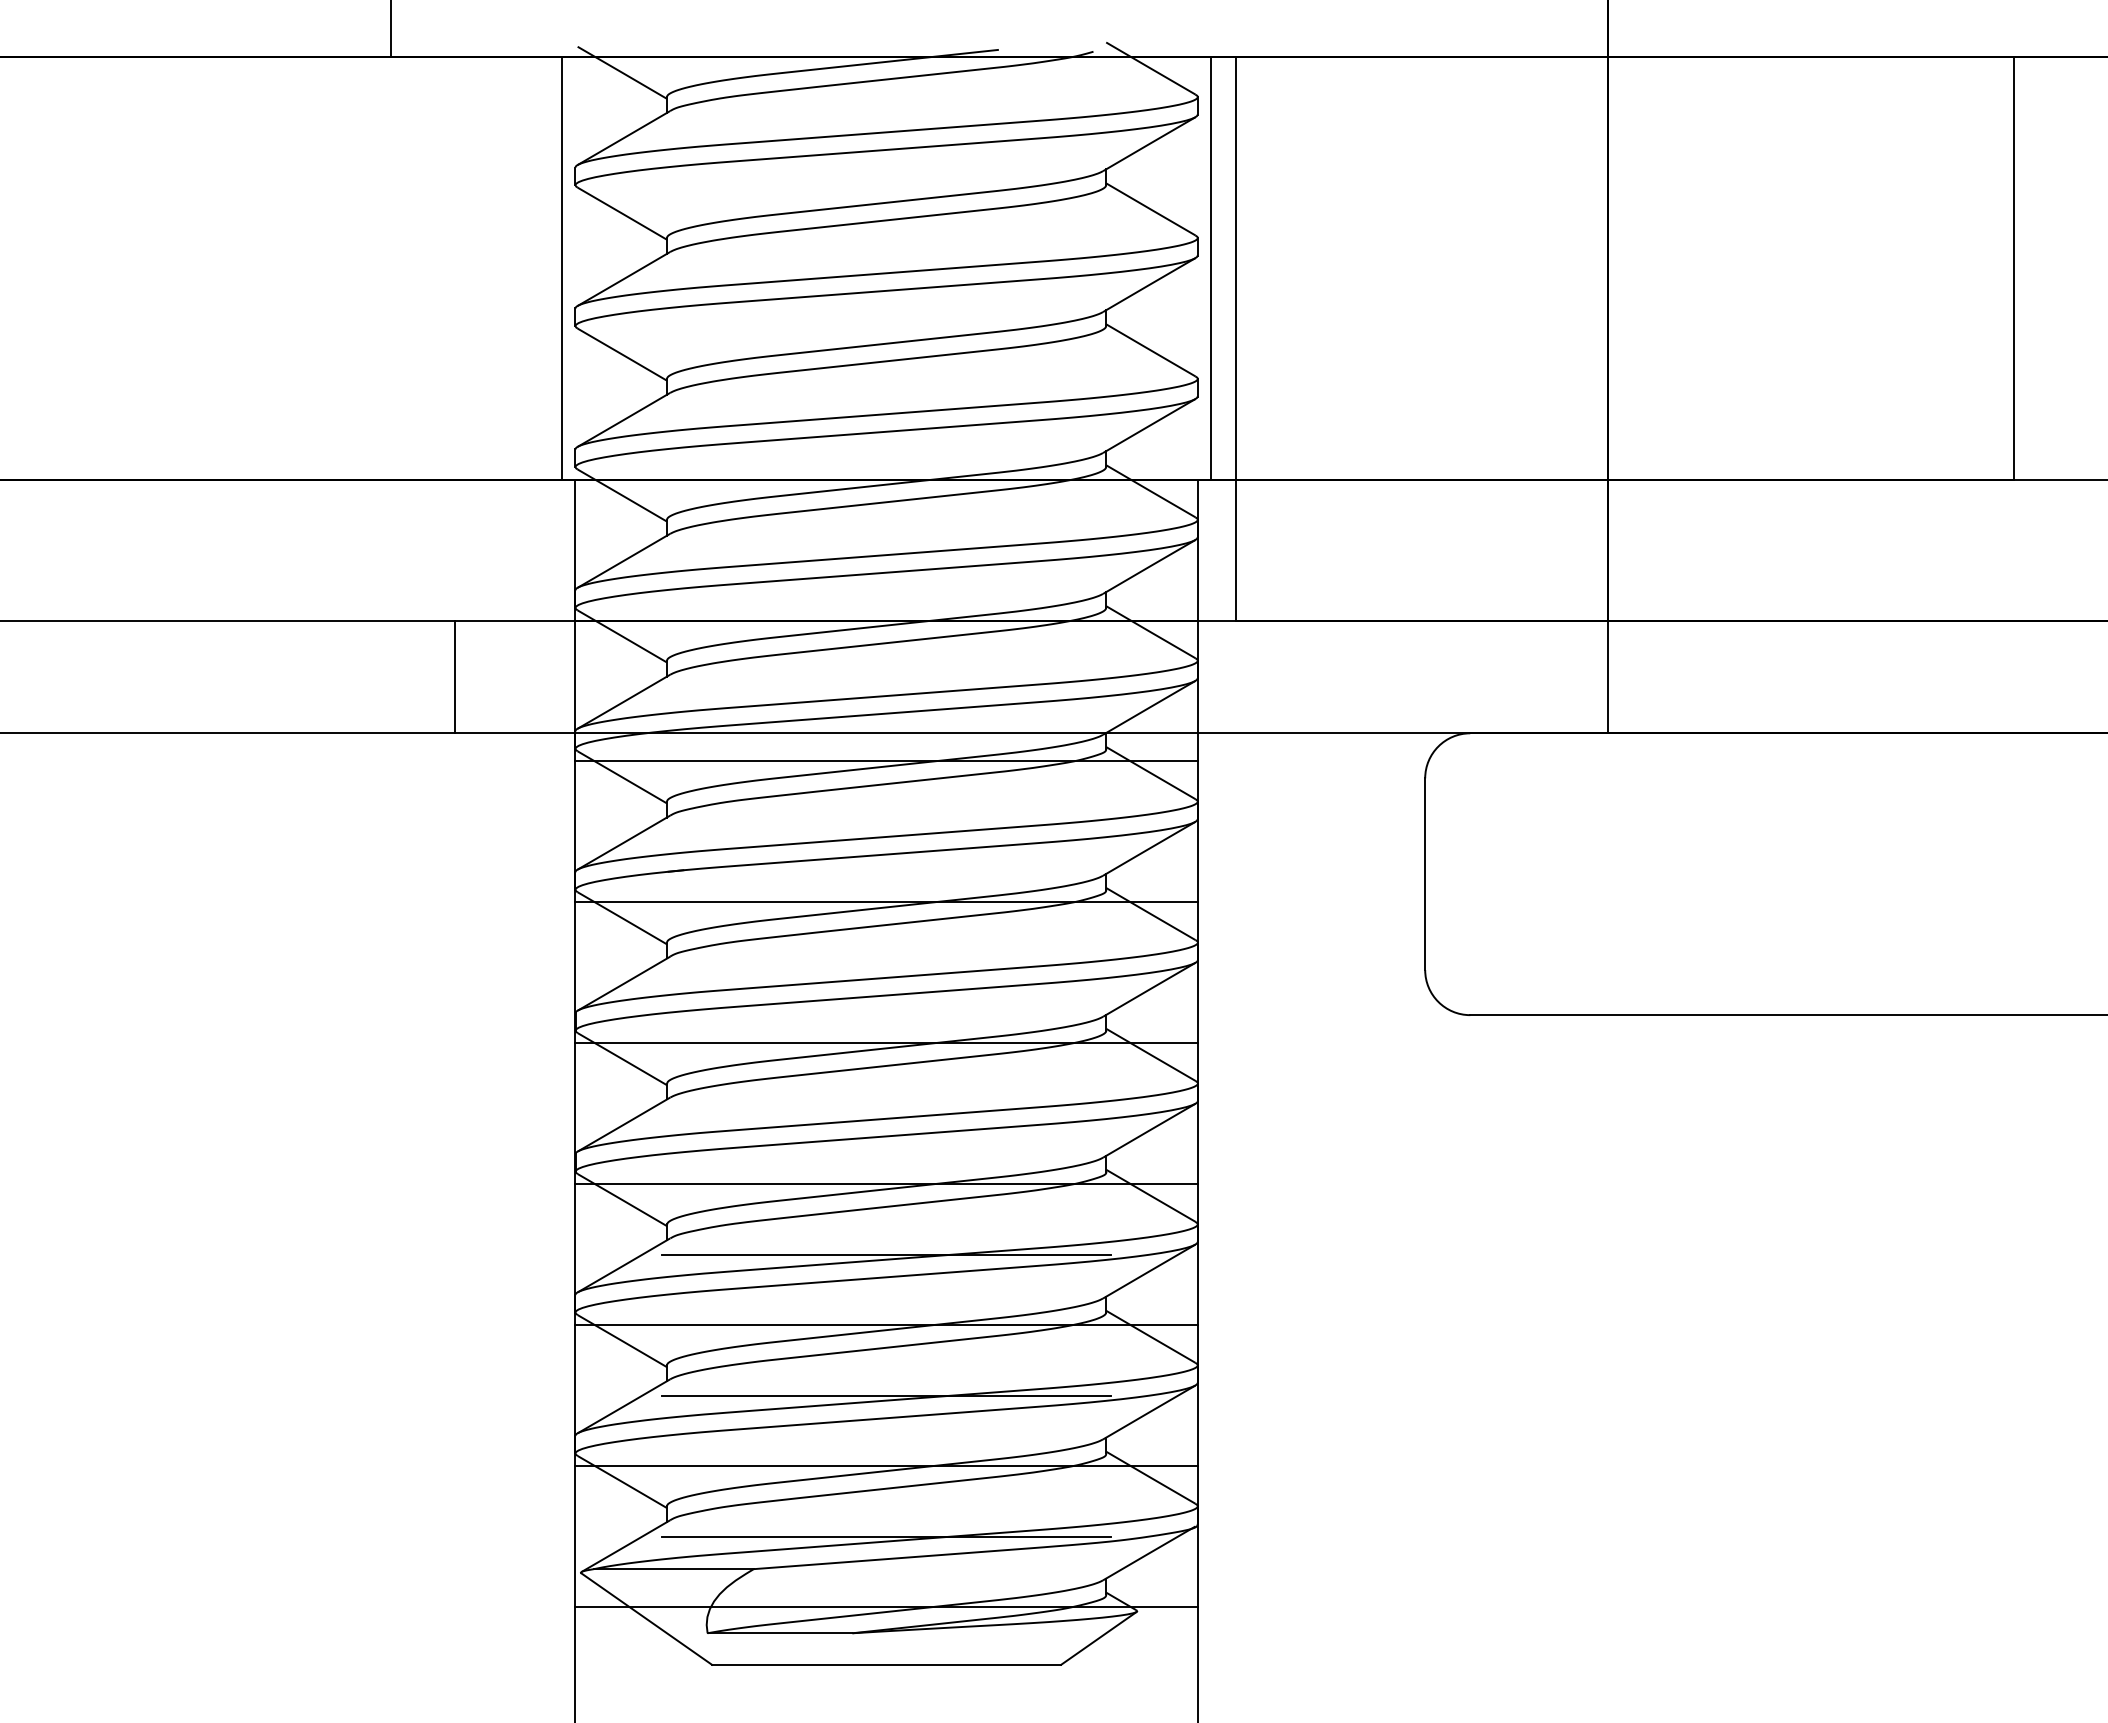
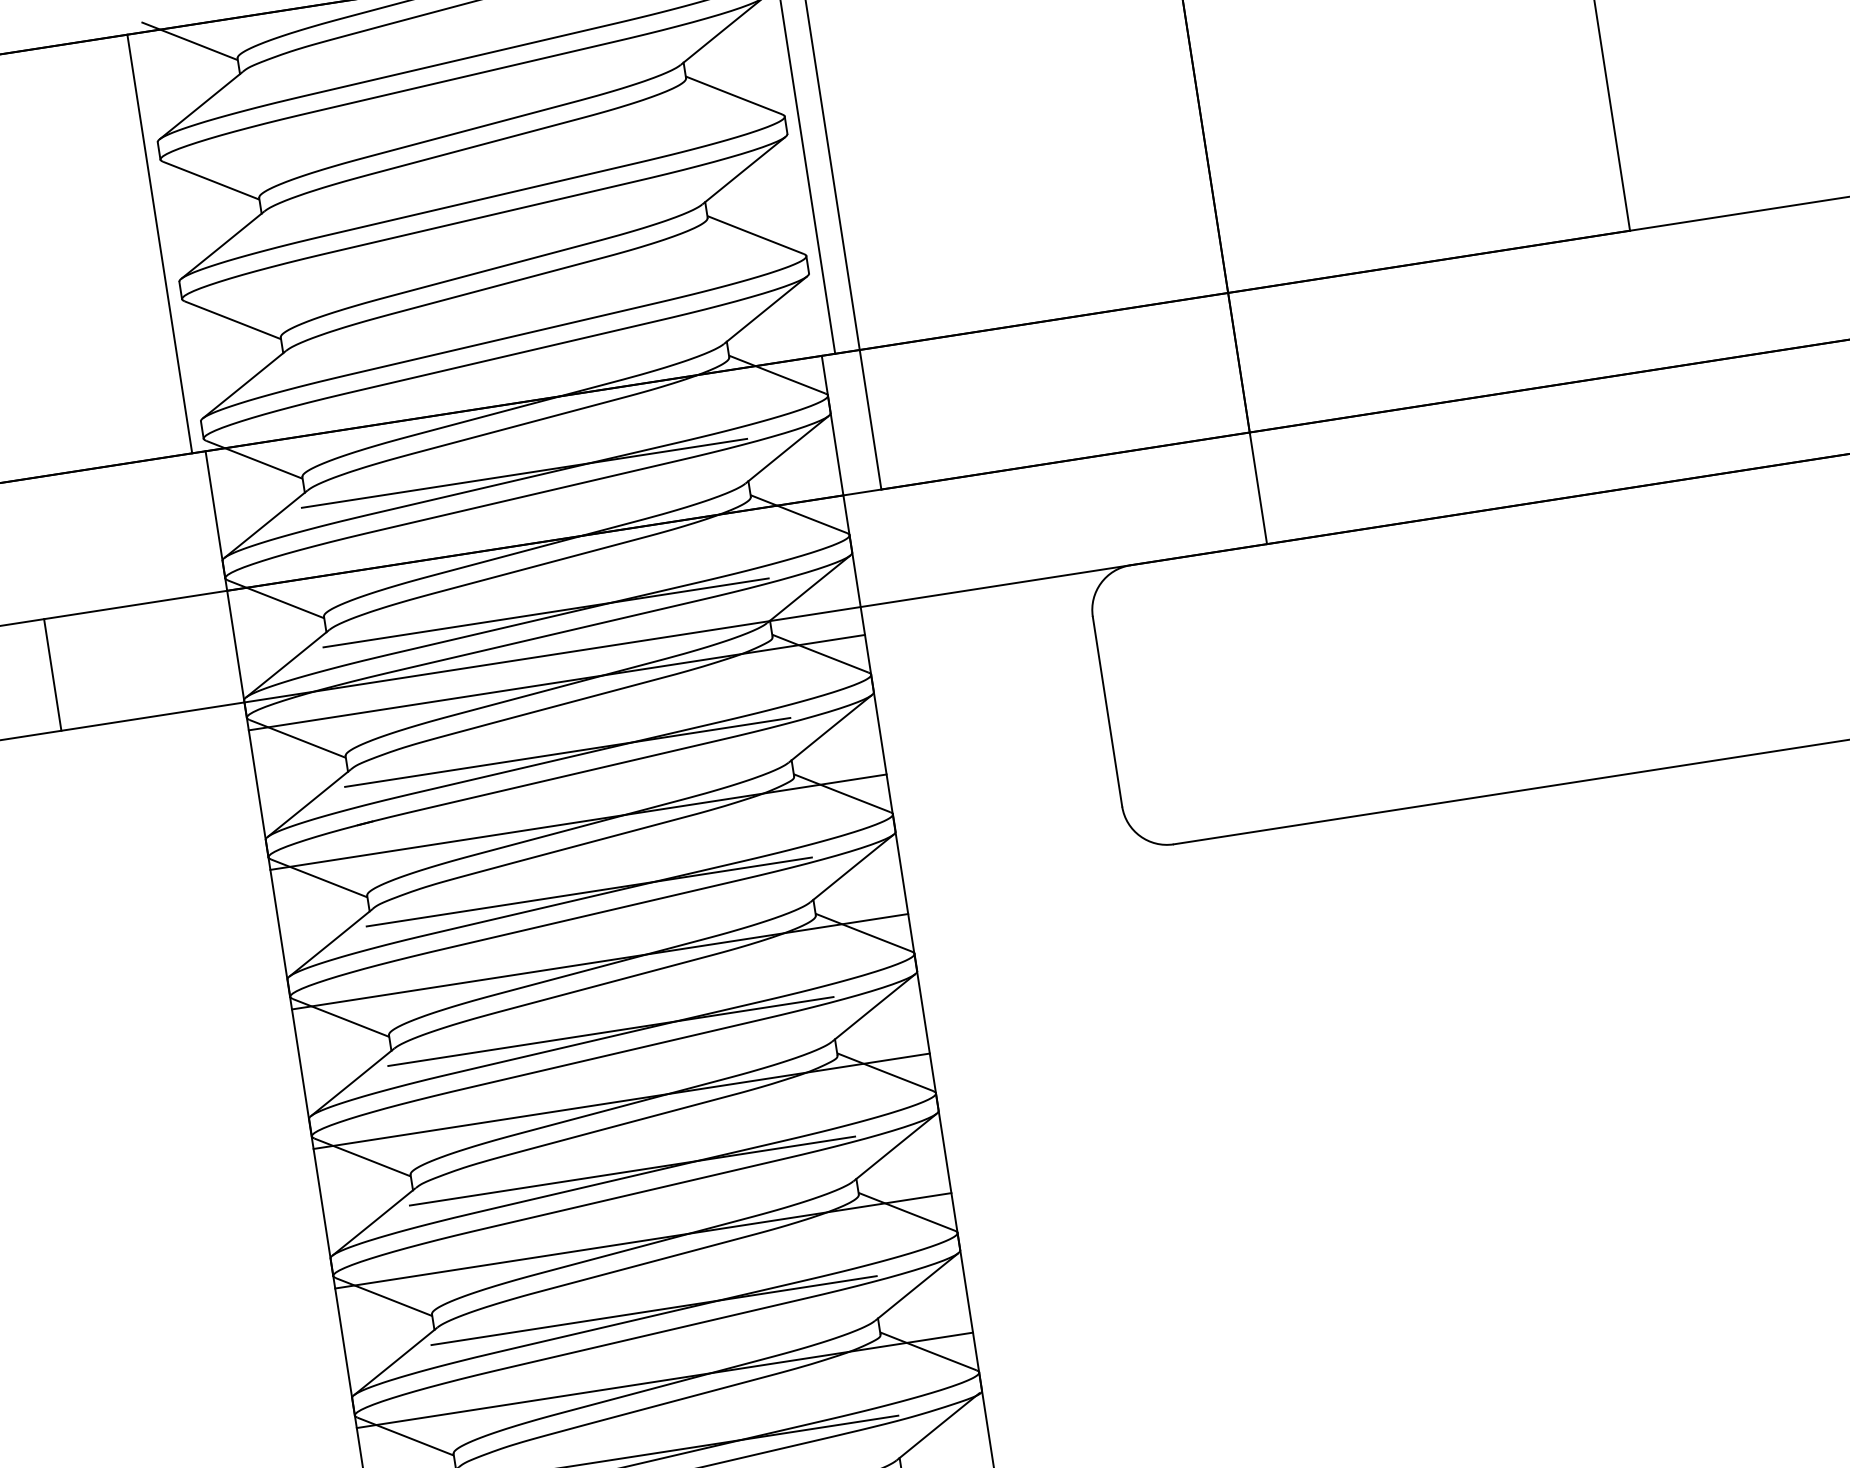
line: (886, 550) -> (524, 473), added
line: (454, 676) -> (52, 674), moved
line: (886, 691) -> (546, 613), added
line: (886, 831) -> (567, 751), added
line: (886, 972) -> (589, 891), added
line: (886, 1113) -> (610, 1031), added

